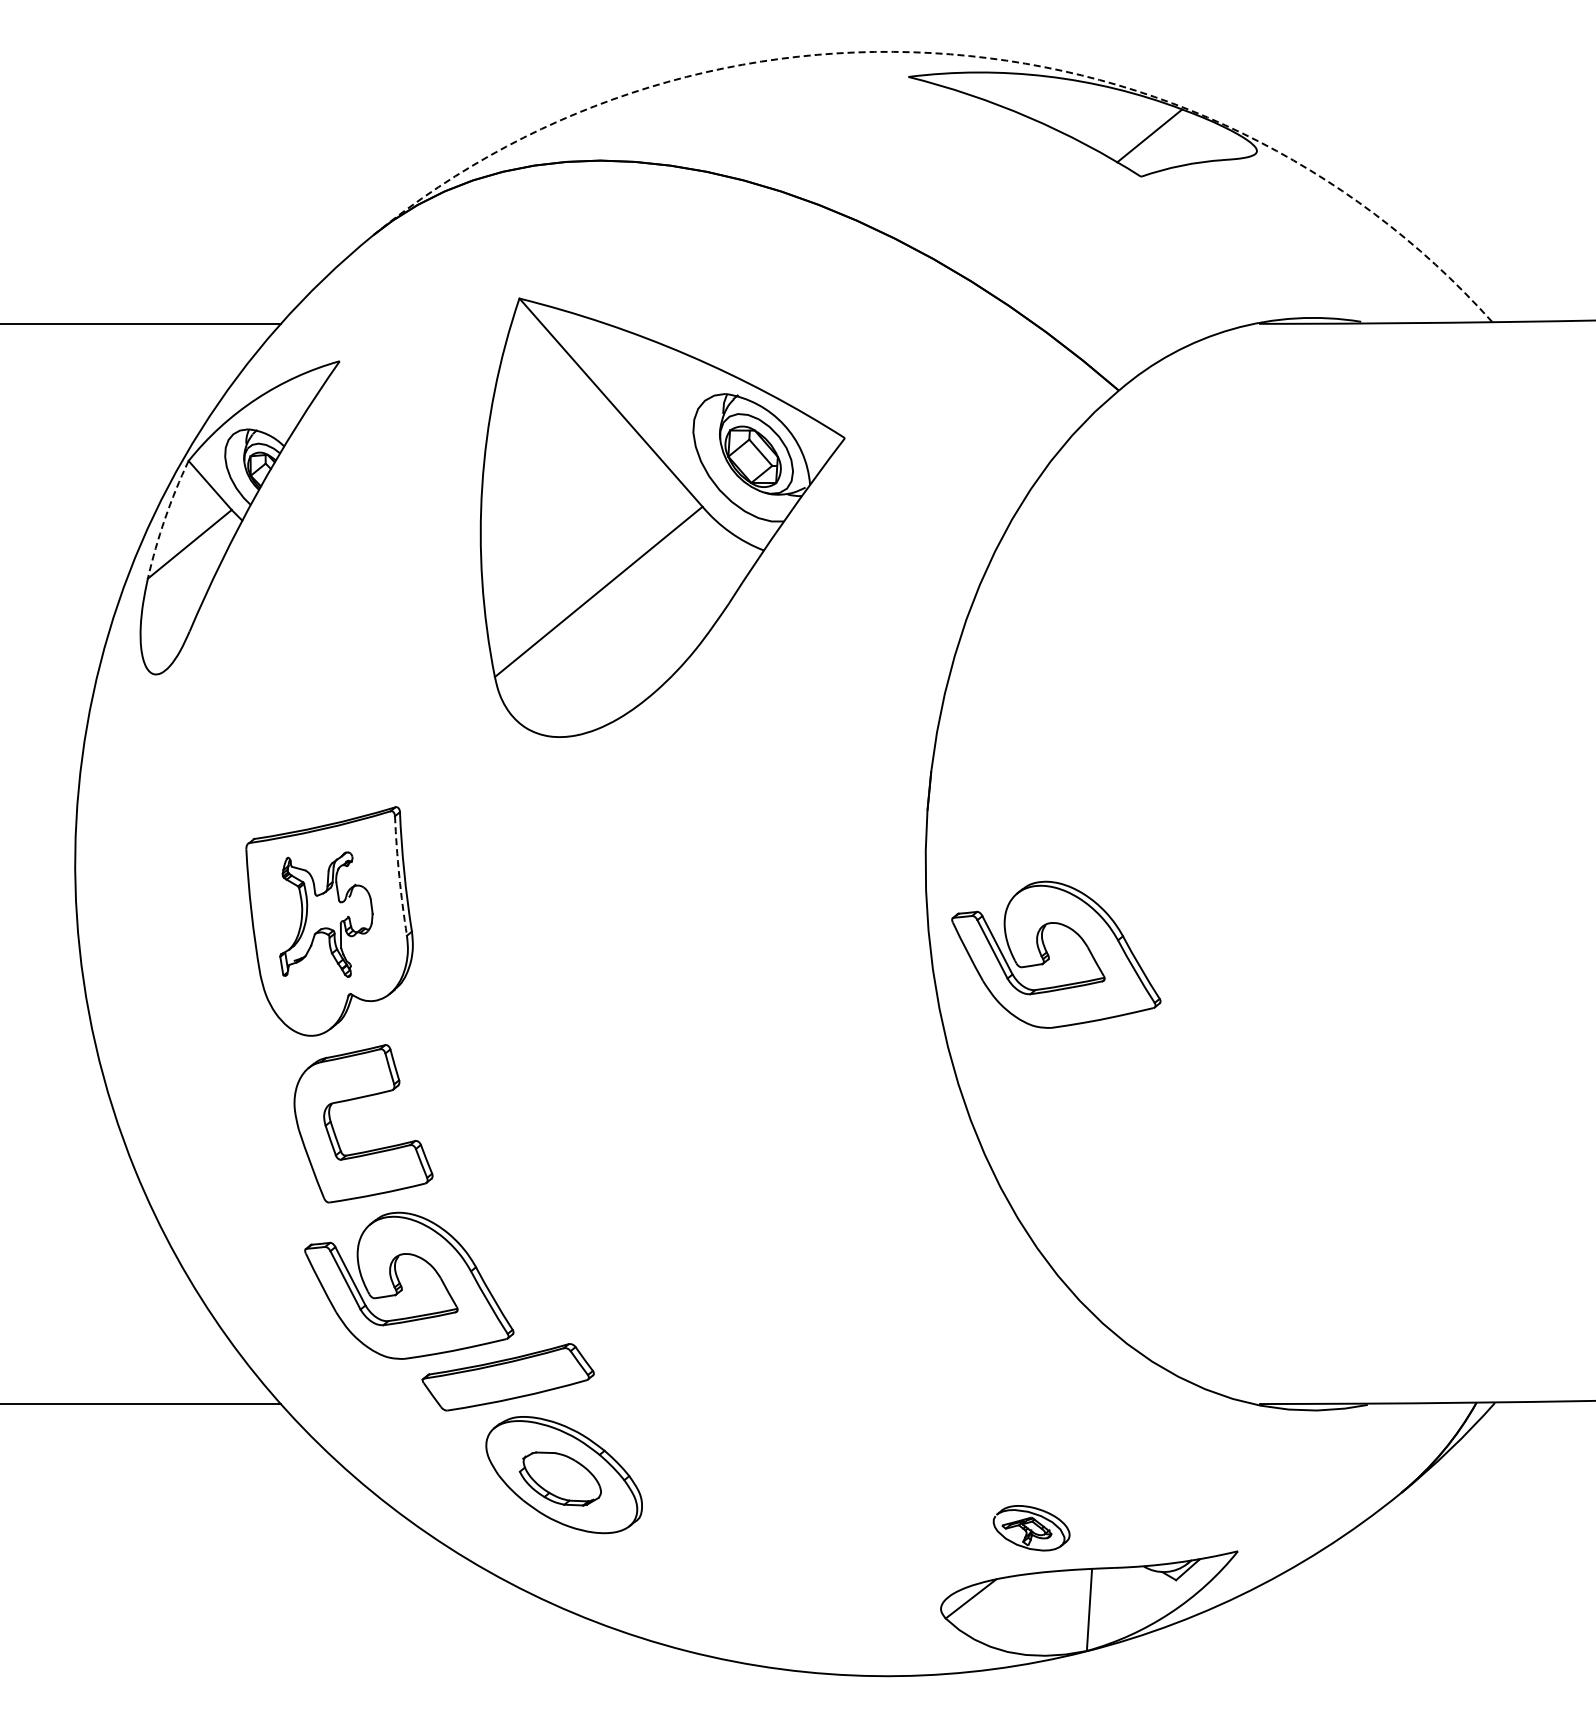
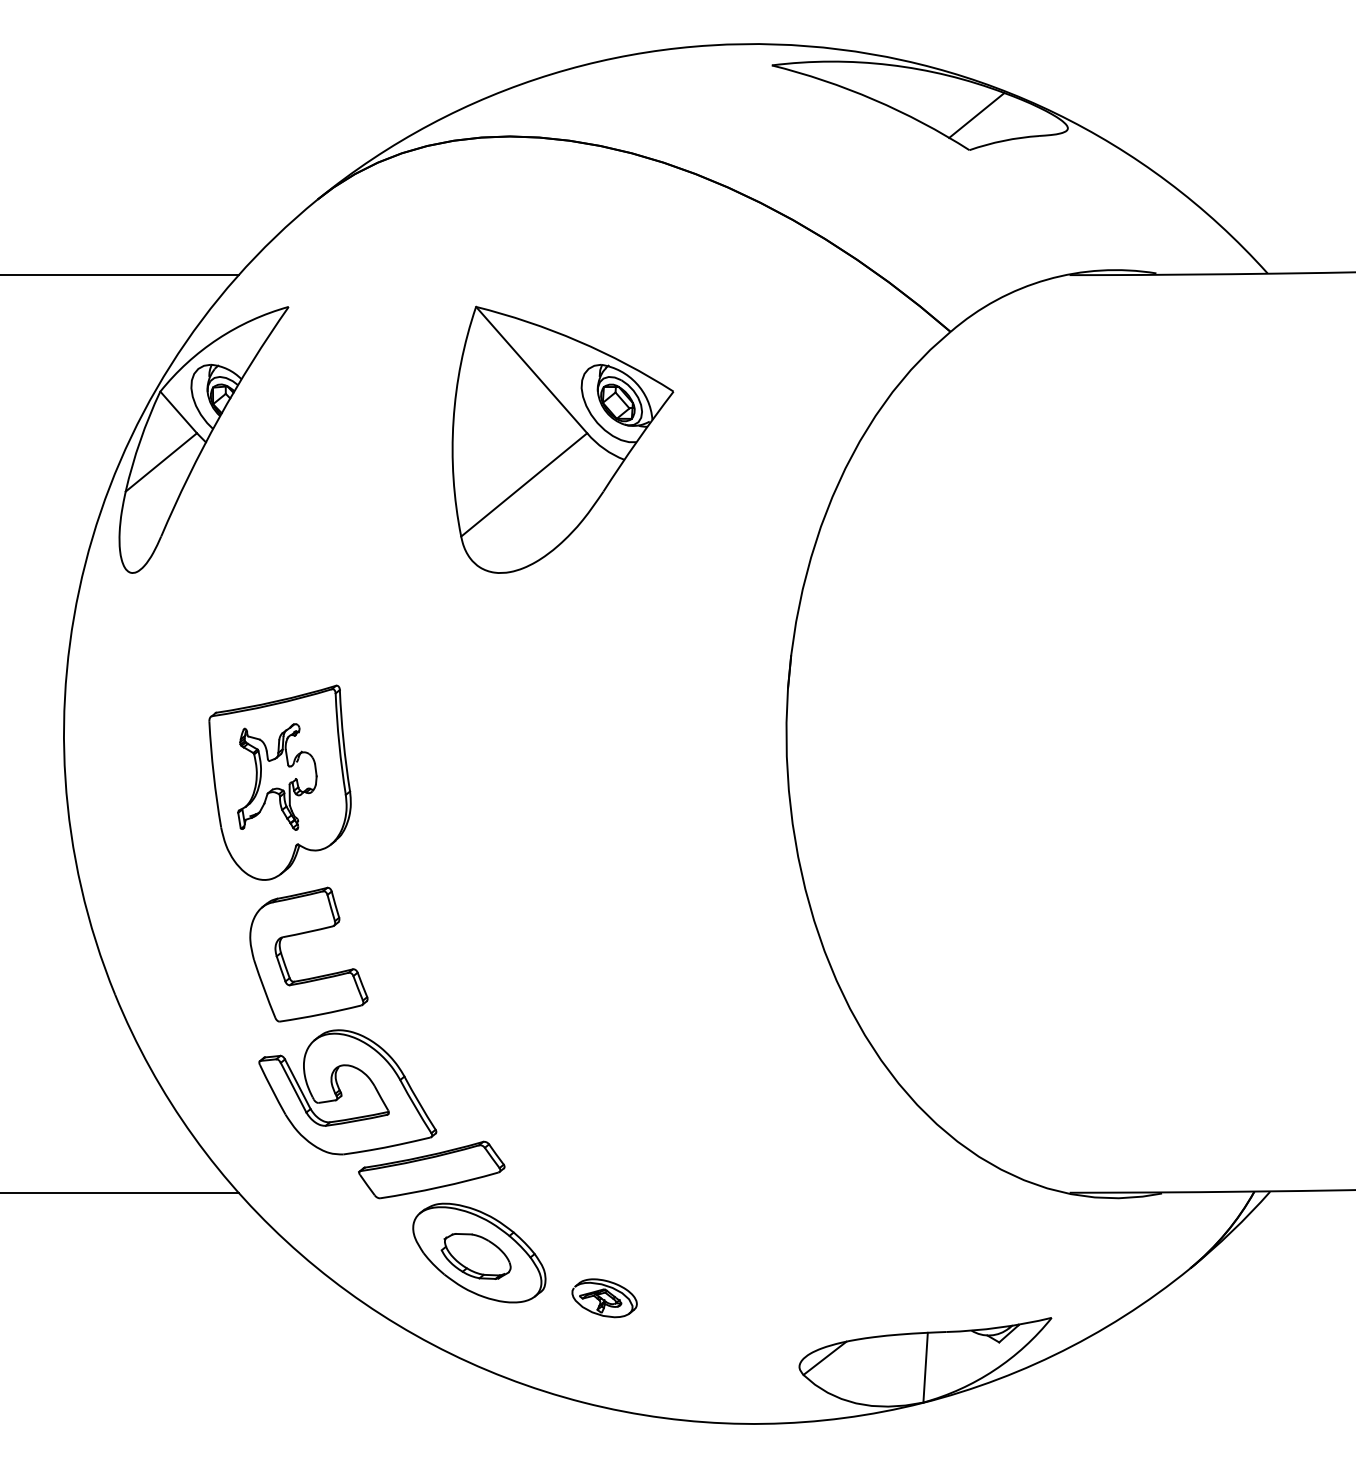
arc: (950, 54) -> (807, 46), dashed -> solid
part: (662, 517) -> (562, 439), size x0.71
arc: (165, 518) -> (140, 440), dashed -> solid
arc: (399, 876) -> (339, 744), dashed -> solid
part: (1049, 955) -> (891, 811), removed
part: (1031, 1528) -> (604, 1298), moved

